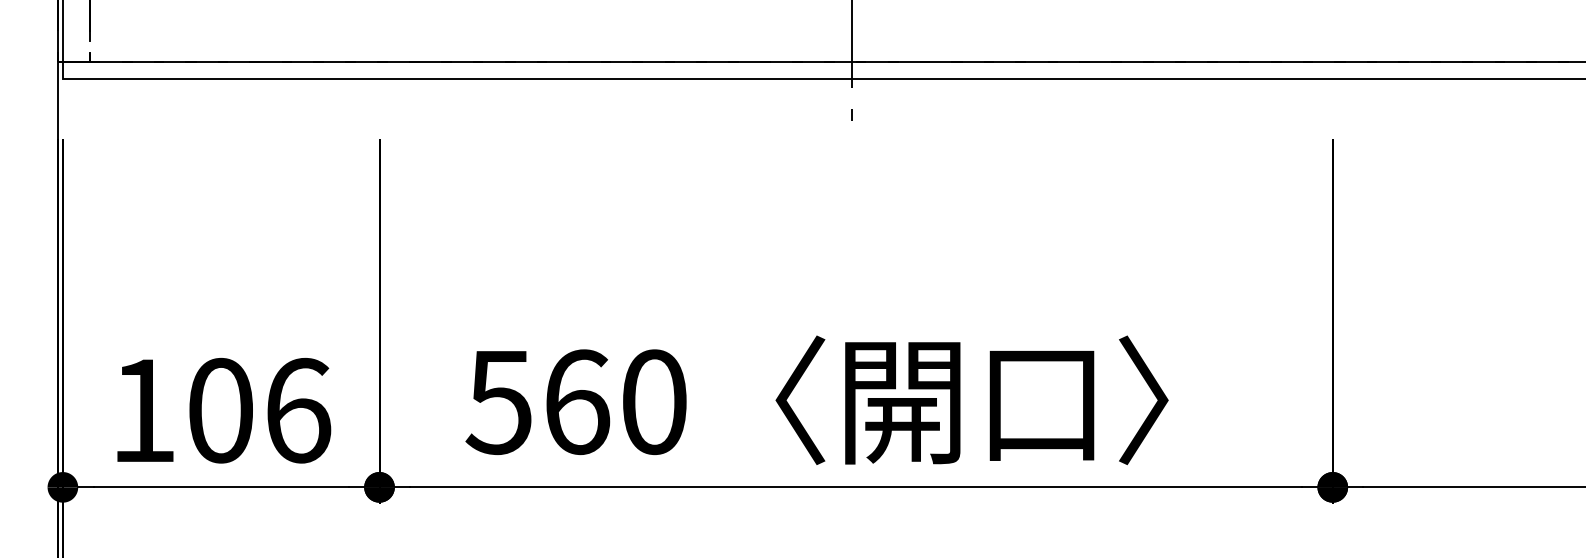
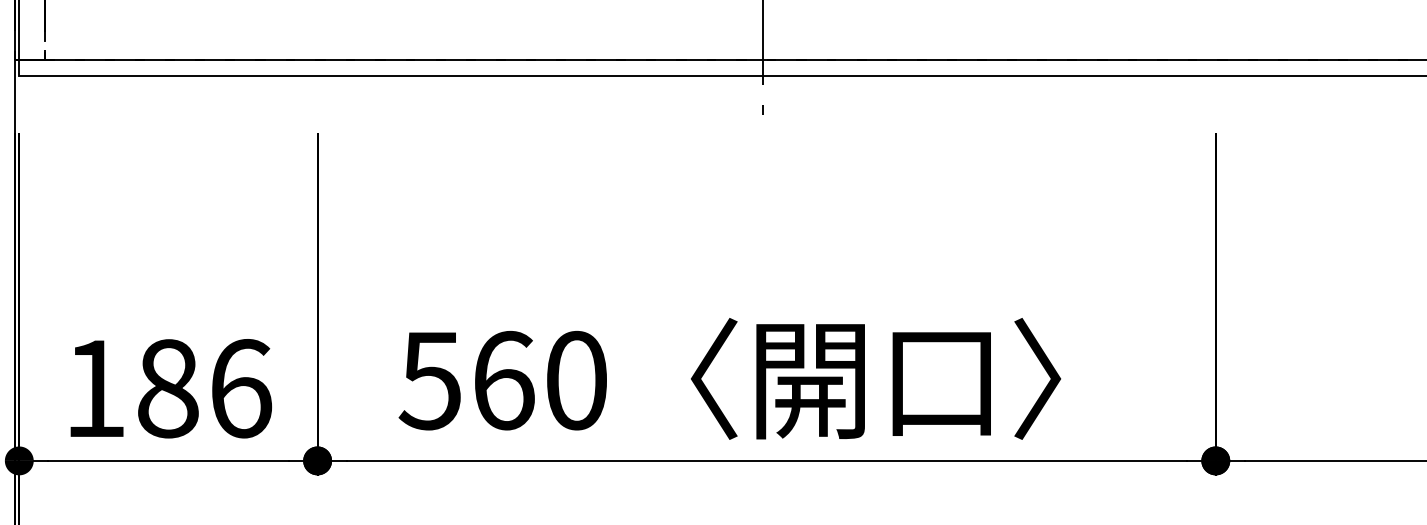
text: (221, 410) -> (168, 388), 106 -> 186

